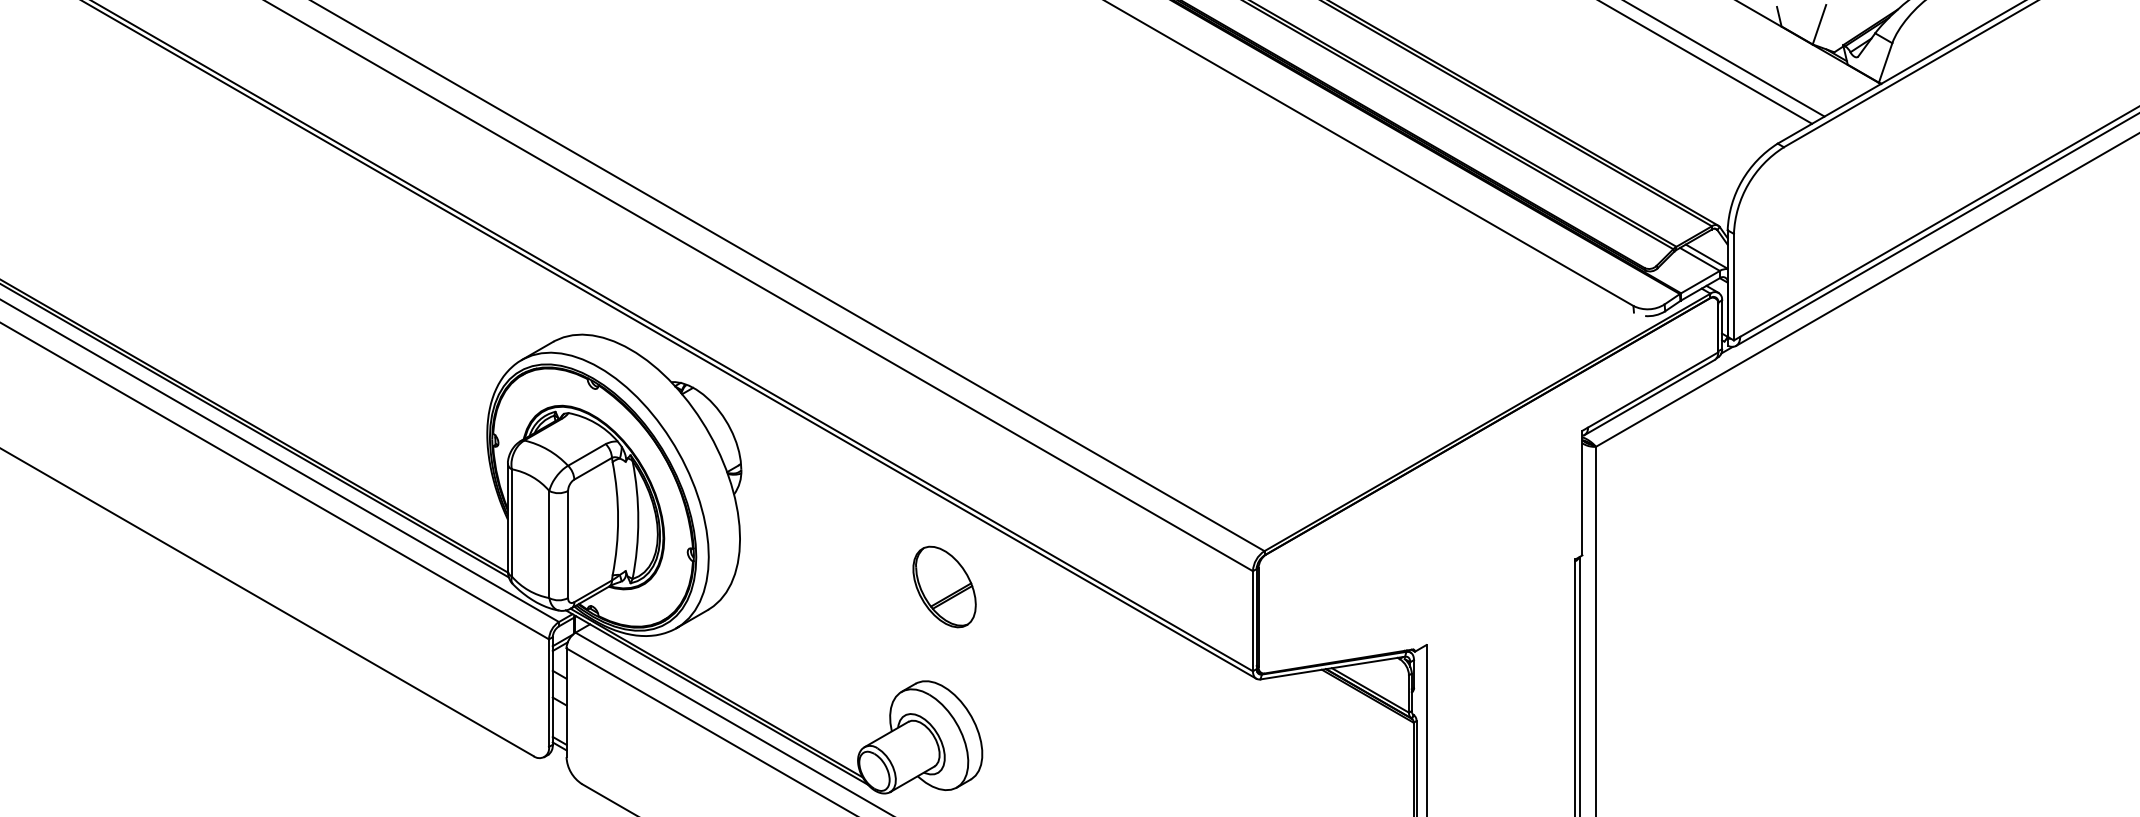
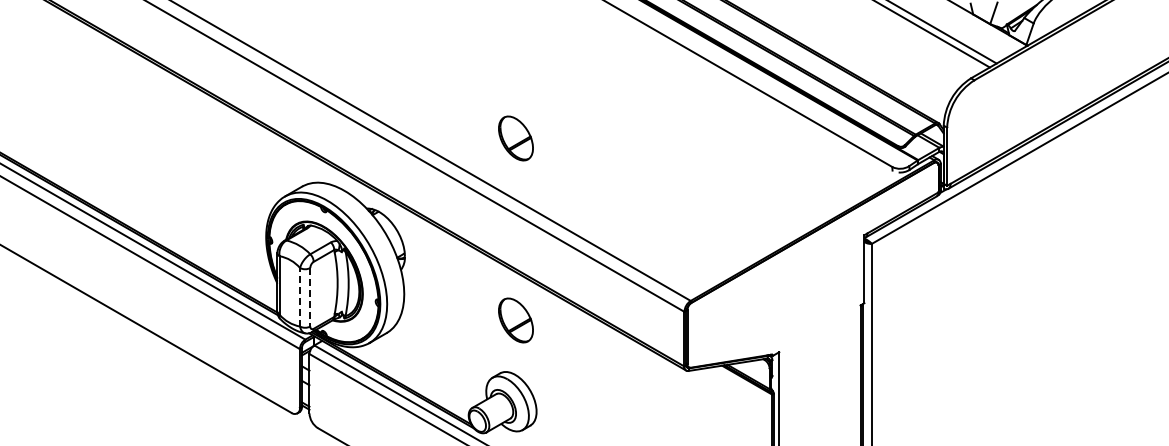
part: (943, 253) -> (515, 138), added
line: (550, 543) -> (300, 296), solid -> dashed
line: (568, 544) -> (310, 297), solid -> dashed

